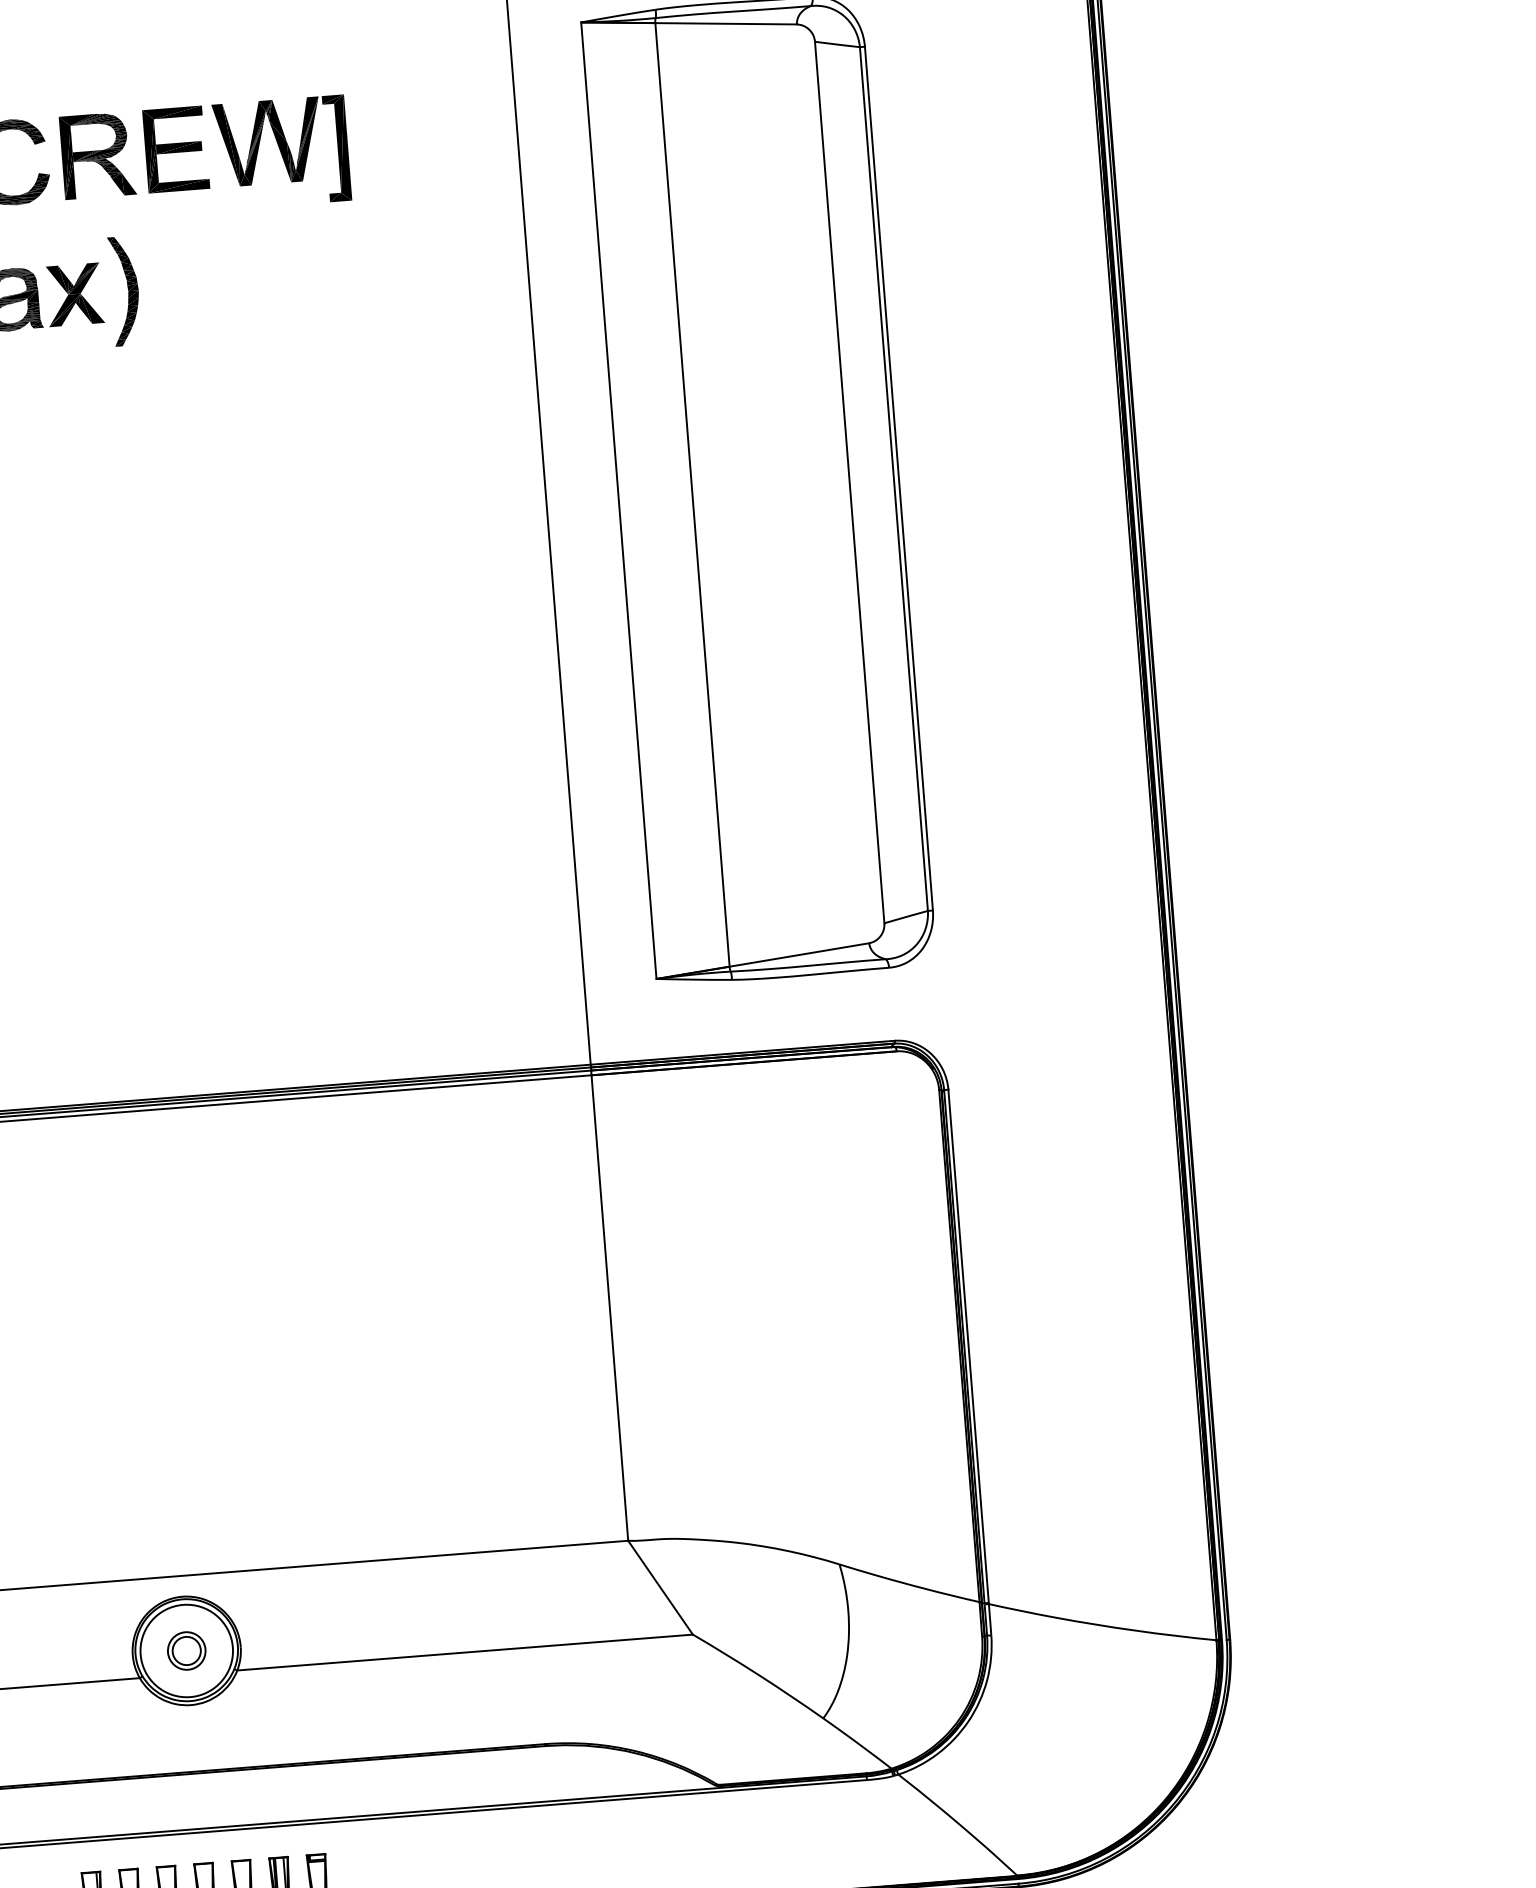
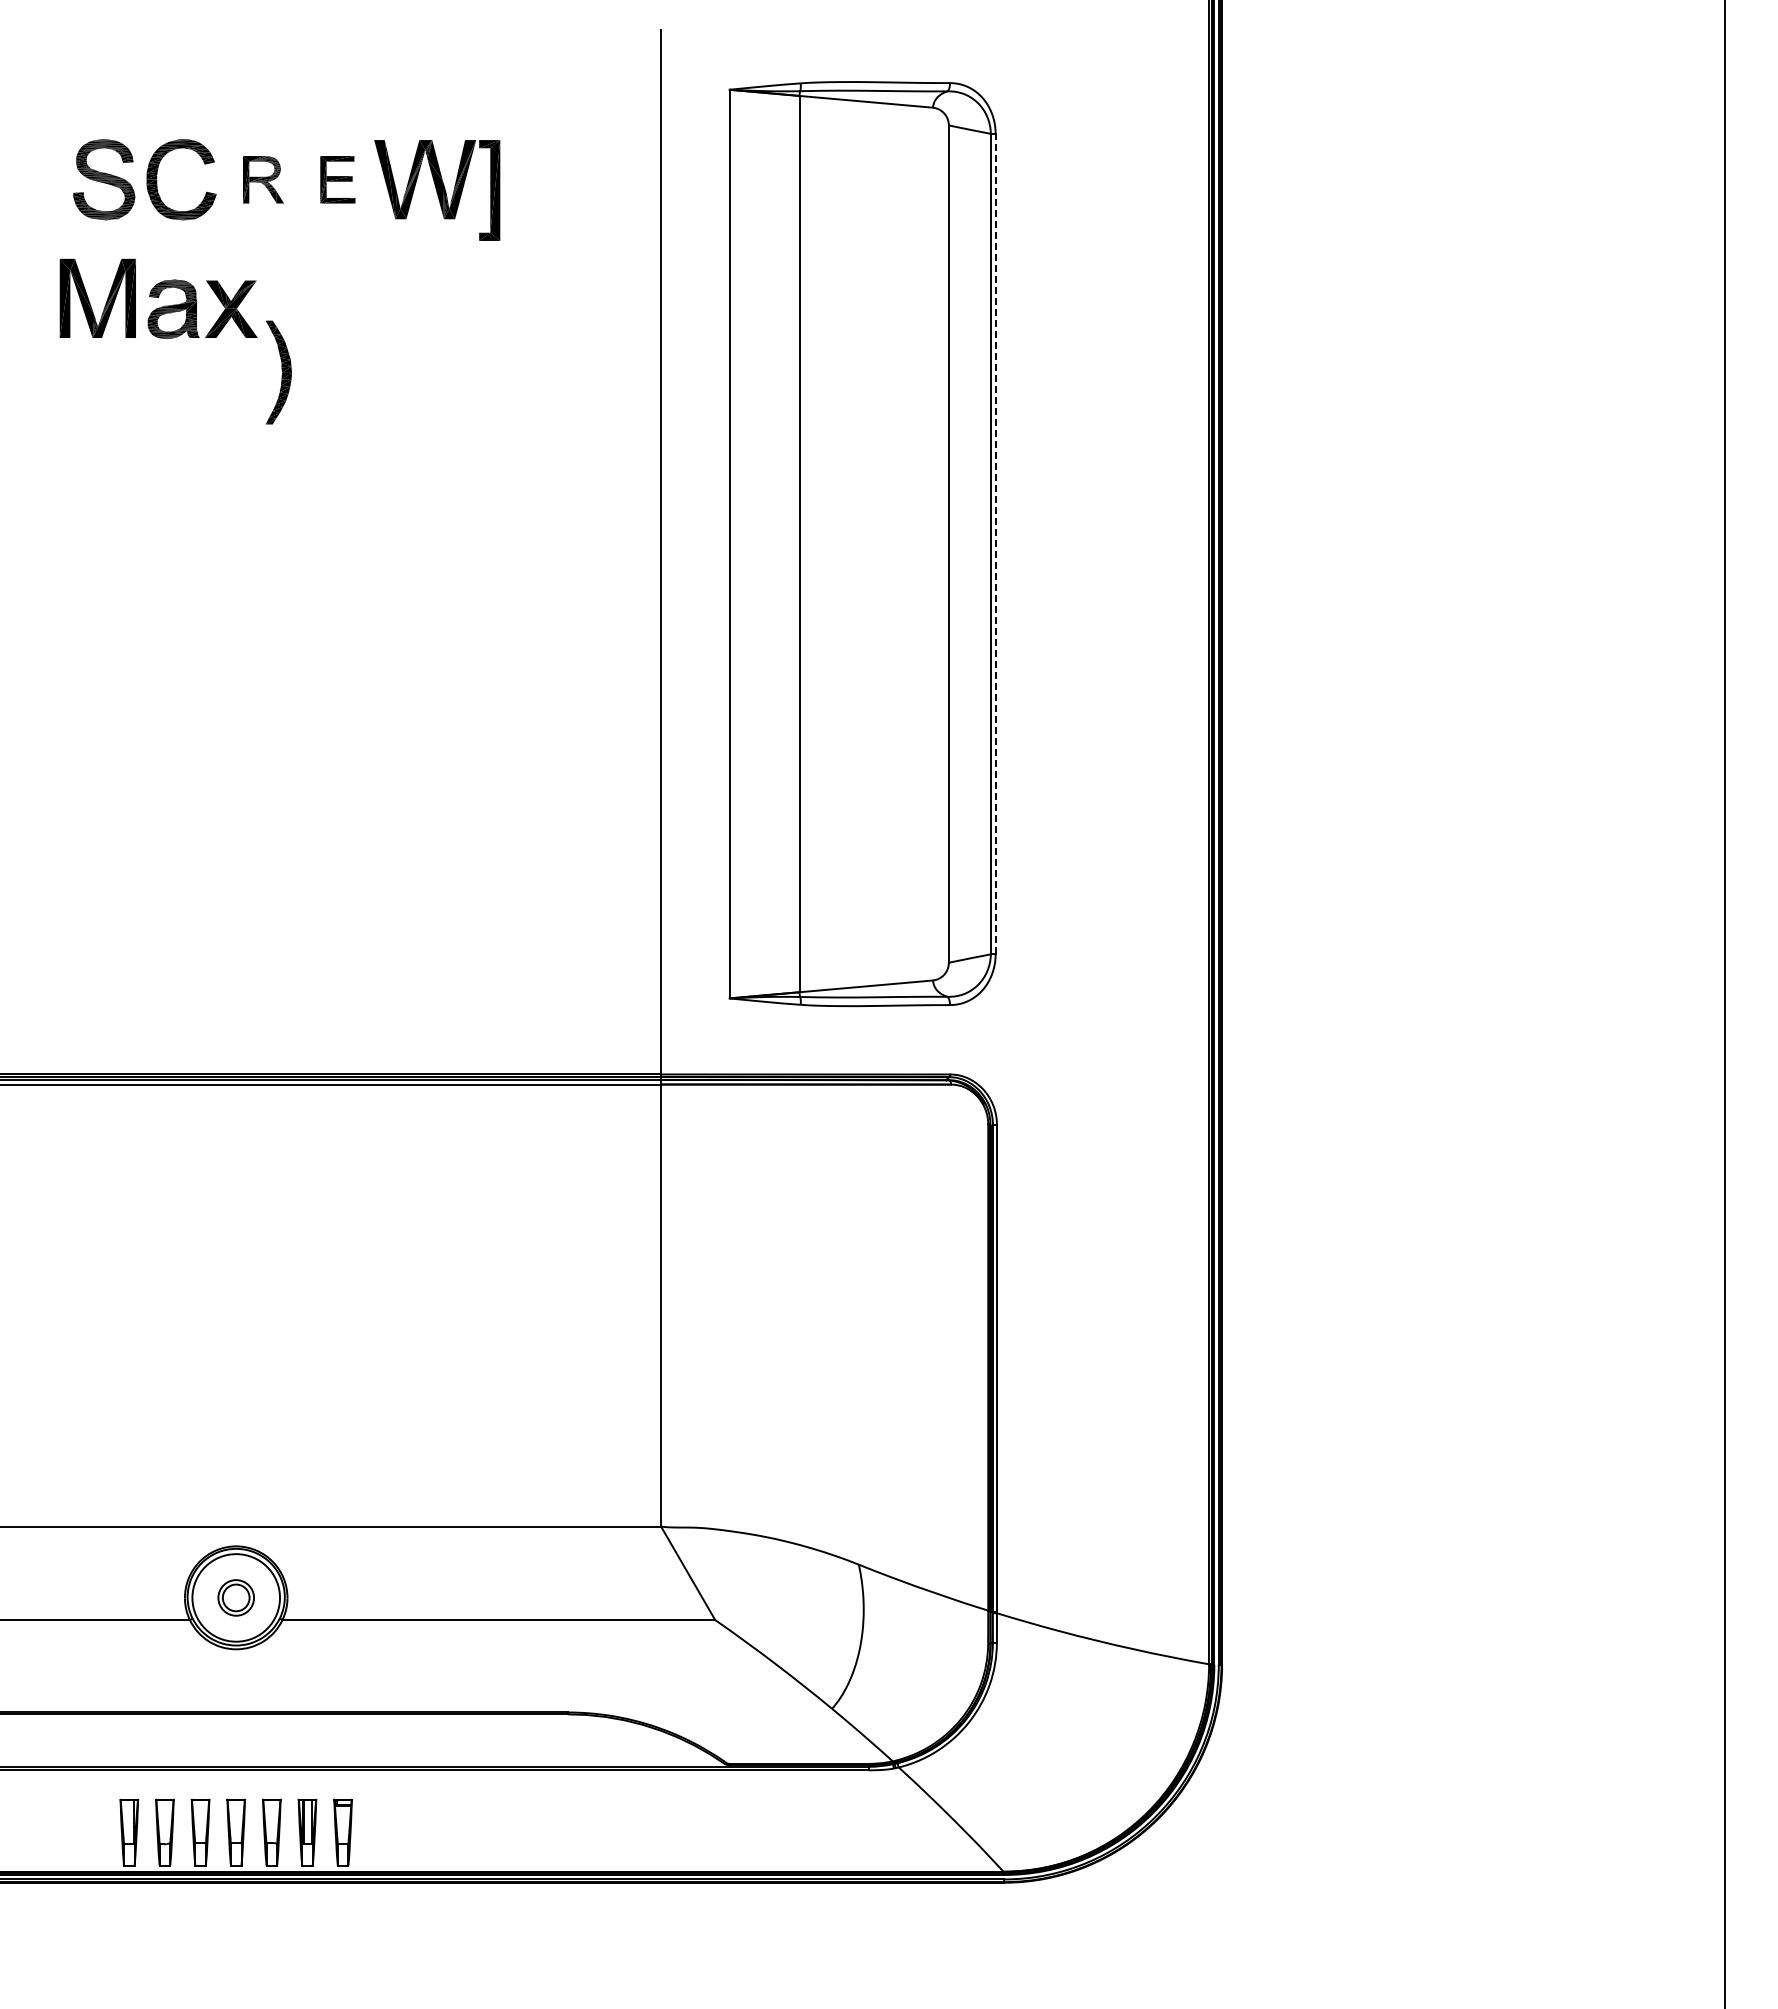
part: (175, 149) -> (337, 179), size x0.6
part: (97, 155) -> (263, 179), size x0.6
part: (124, 291) -> (278, 372), moved
line: (898, 478) -> (995, 543), solid -> dashed

